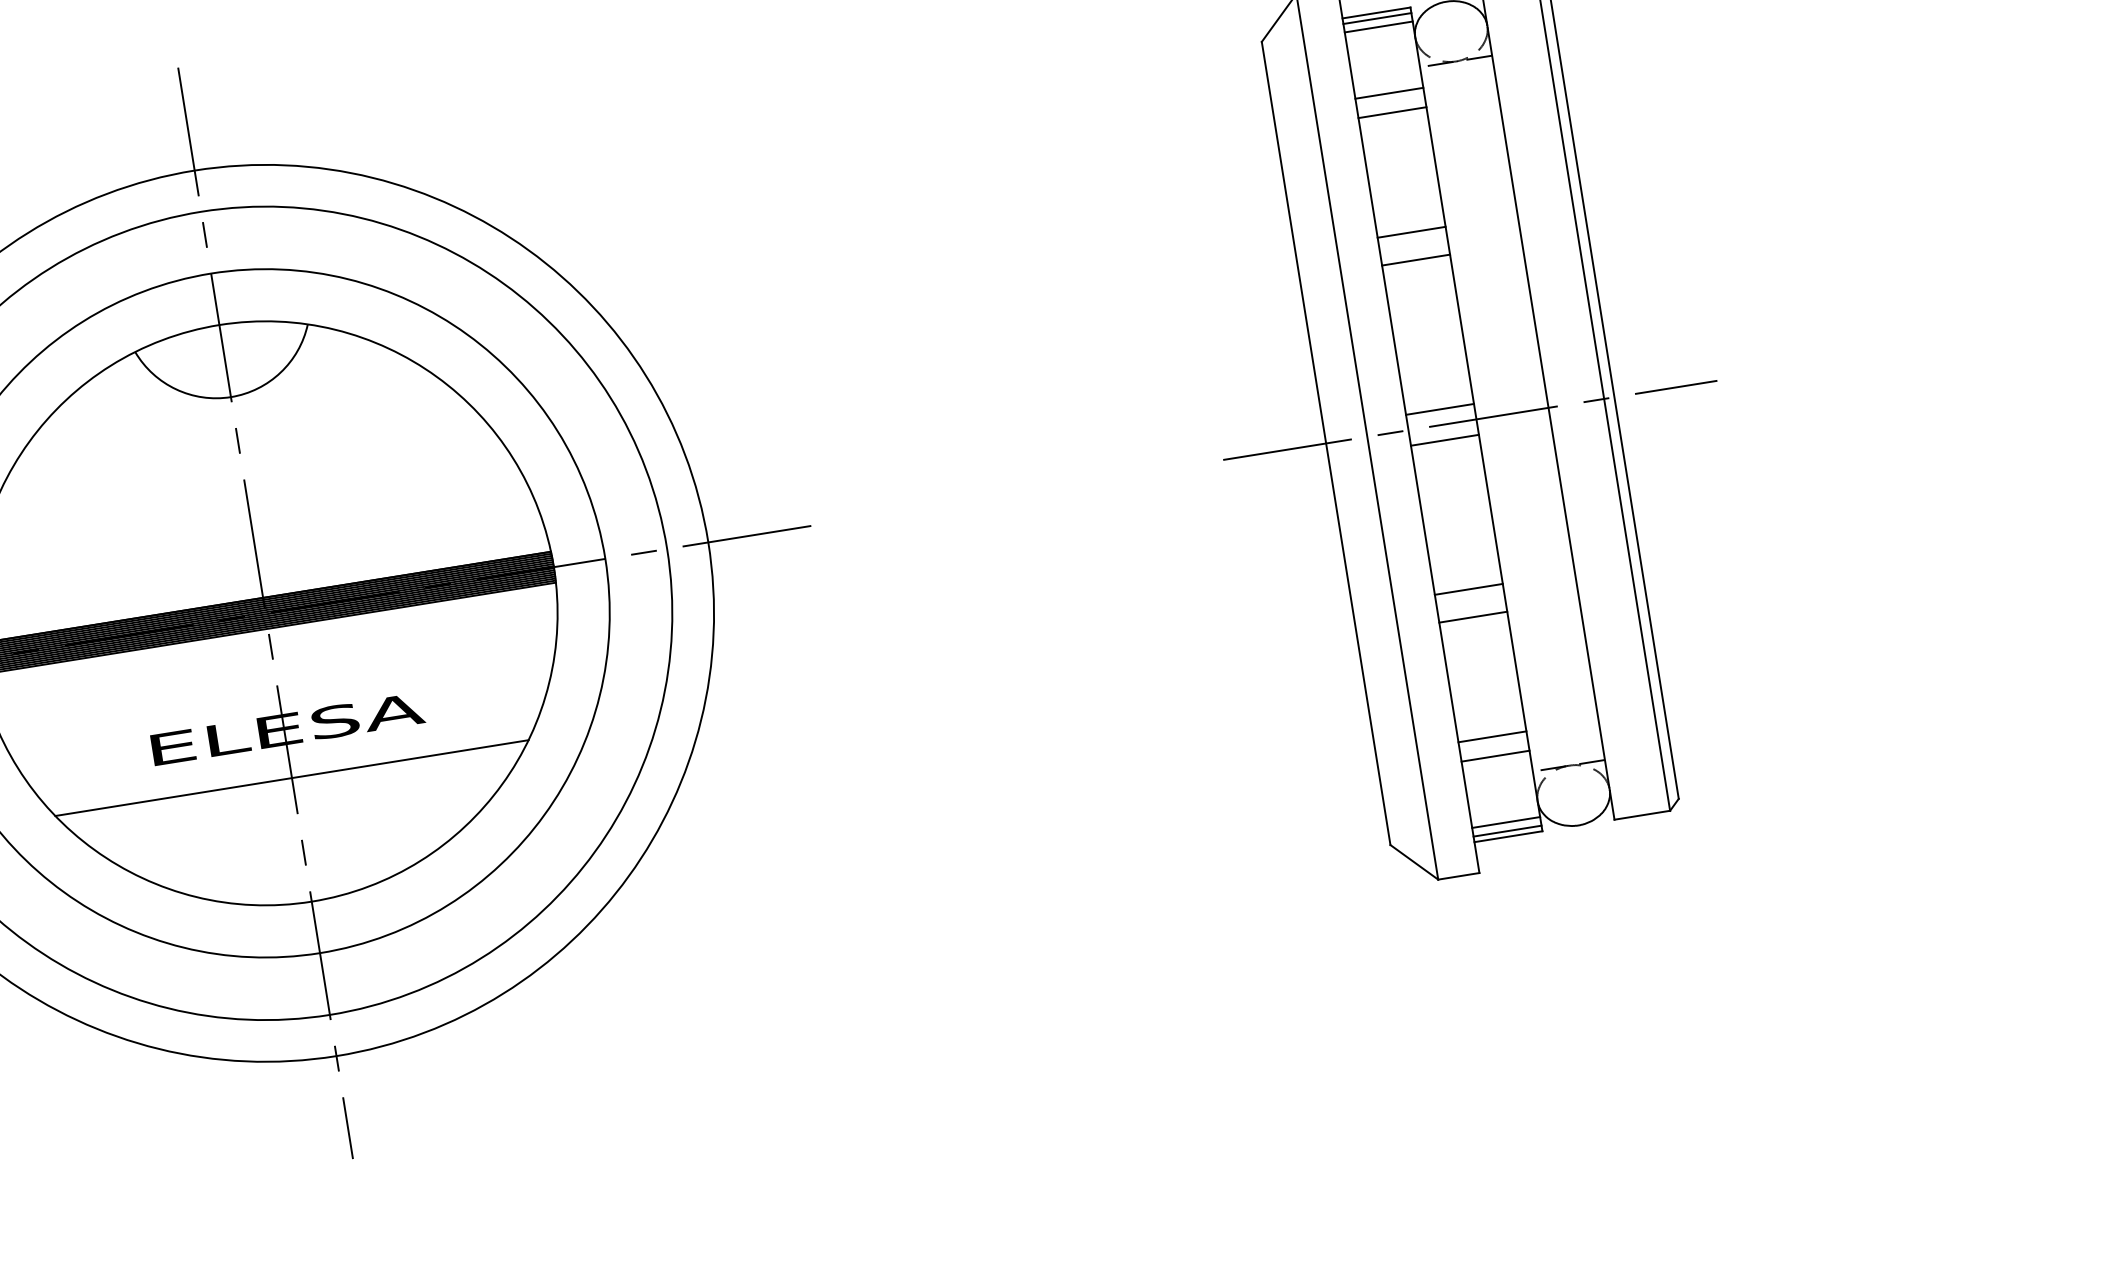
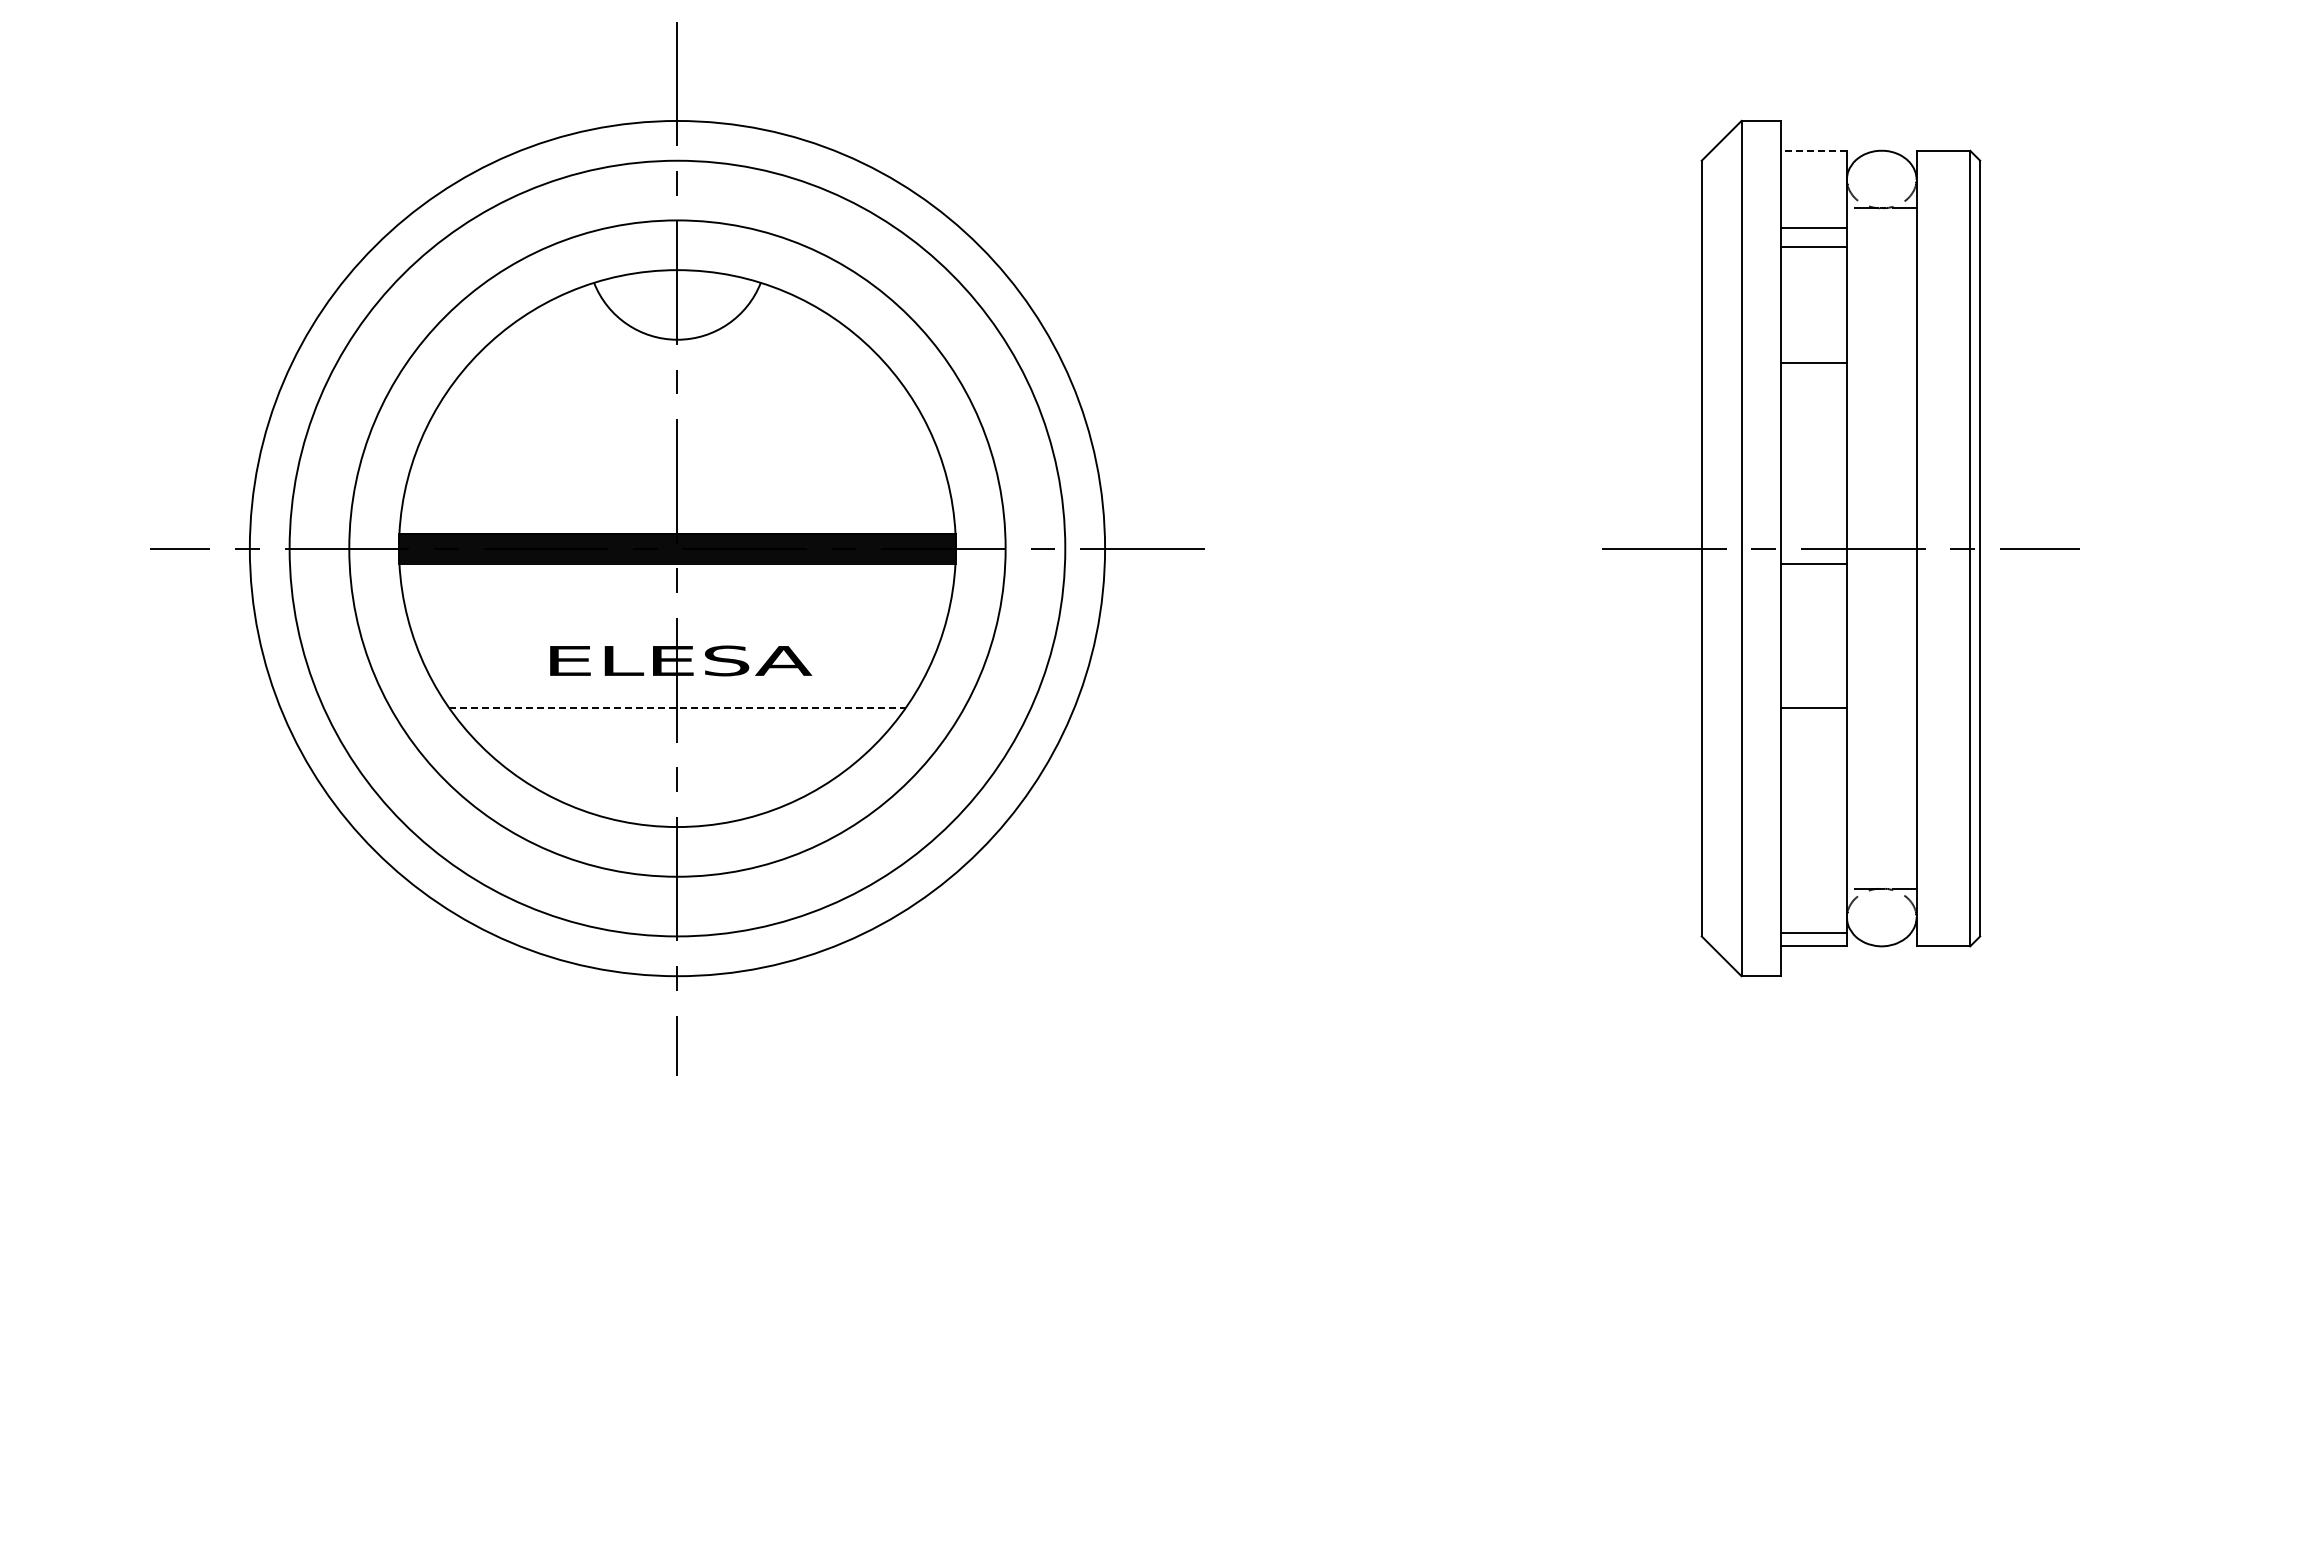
line: (1376, 12) -> (1814, 150), solid -> dashed
line: (1376, 18) -> (1813, 156), removed
line: (1378, 27) -> (1813, 164), removed
line: (1415, 260) -> (1813, 389), removed
line: (1439, 409) -> (1813, 533), removed
line: (1472, 617) -> (1813, 734), removed
line: (1491, 736) -> (1813, 849), removed
line: (1494, 756) -> (1813, 868), removed
line: (291, 777) -> (677, 707), solid -> dashed
line: (1507, 831) -> (1813, 941), removed

